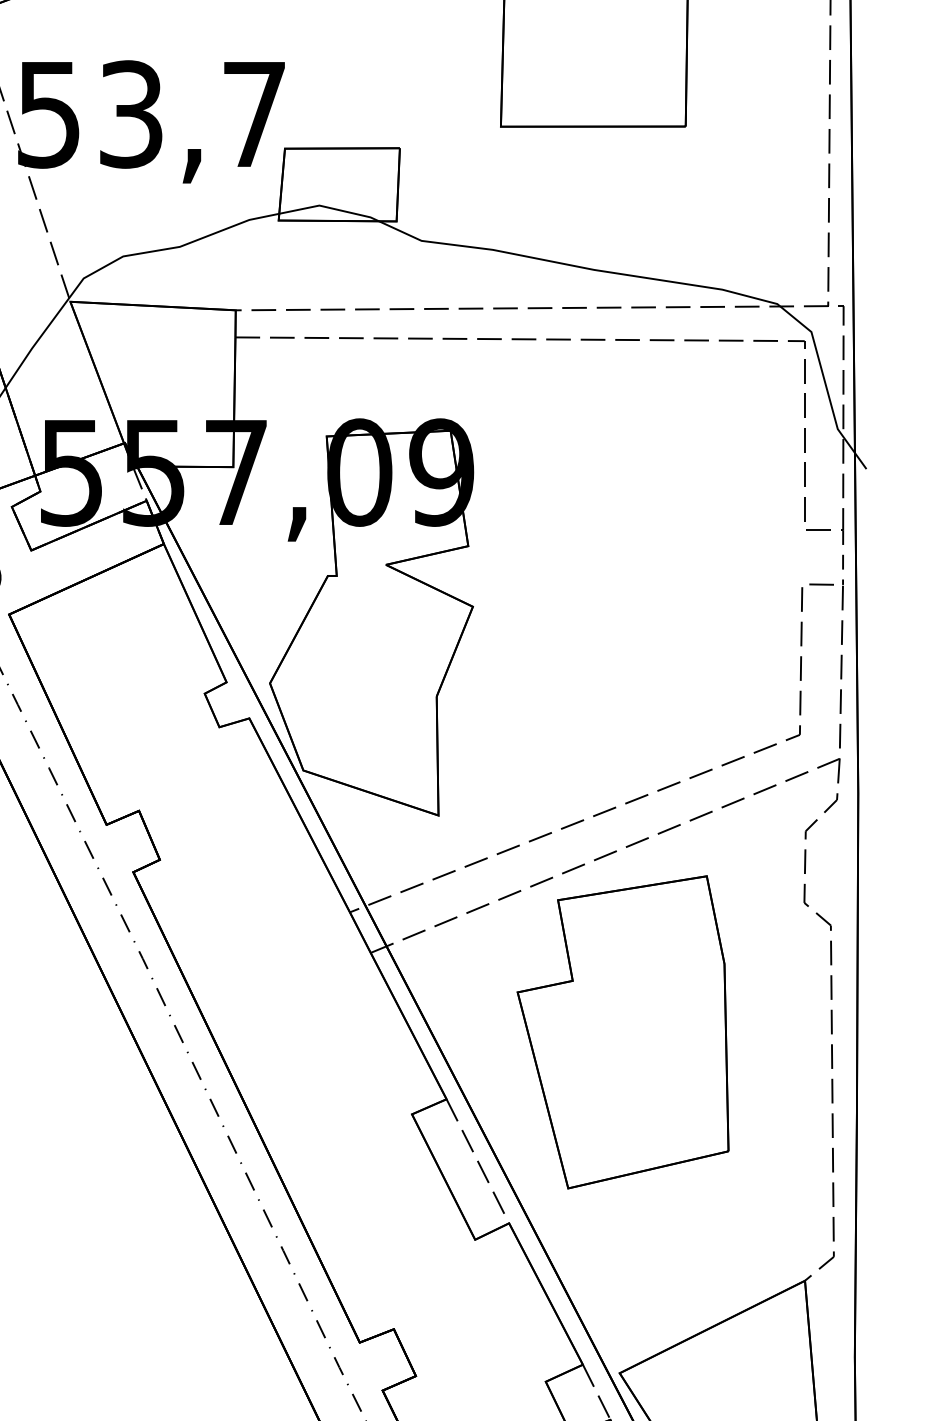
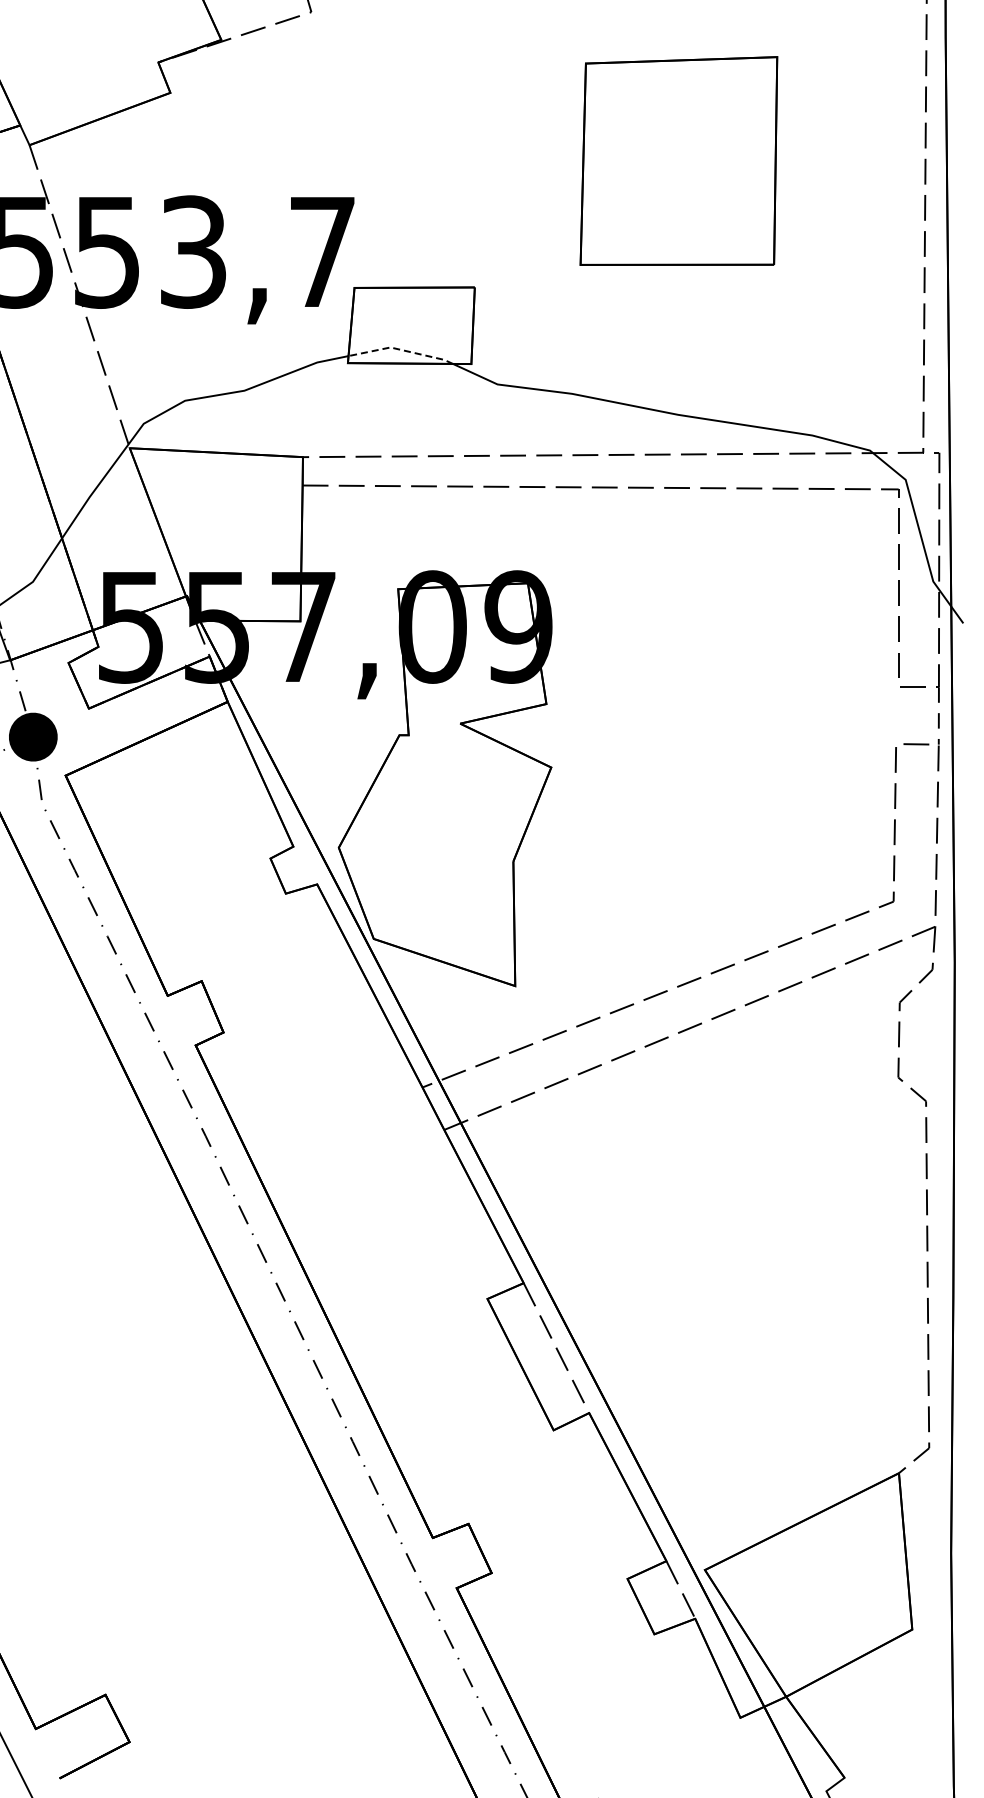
line: (329, 207) -> (401, 349), solid -> dashed
part: (623, 1031) -> (708, 1212), removed

